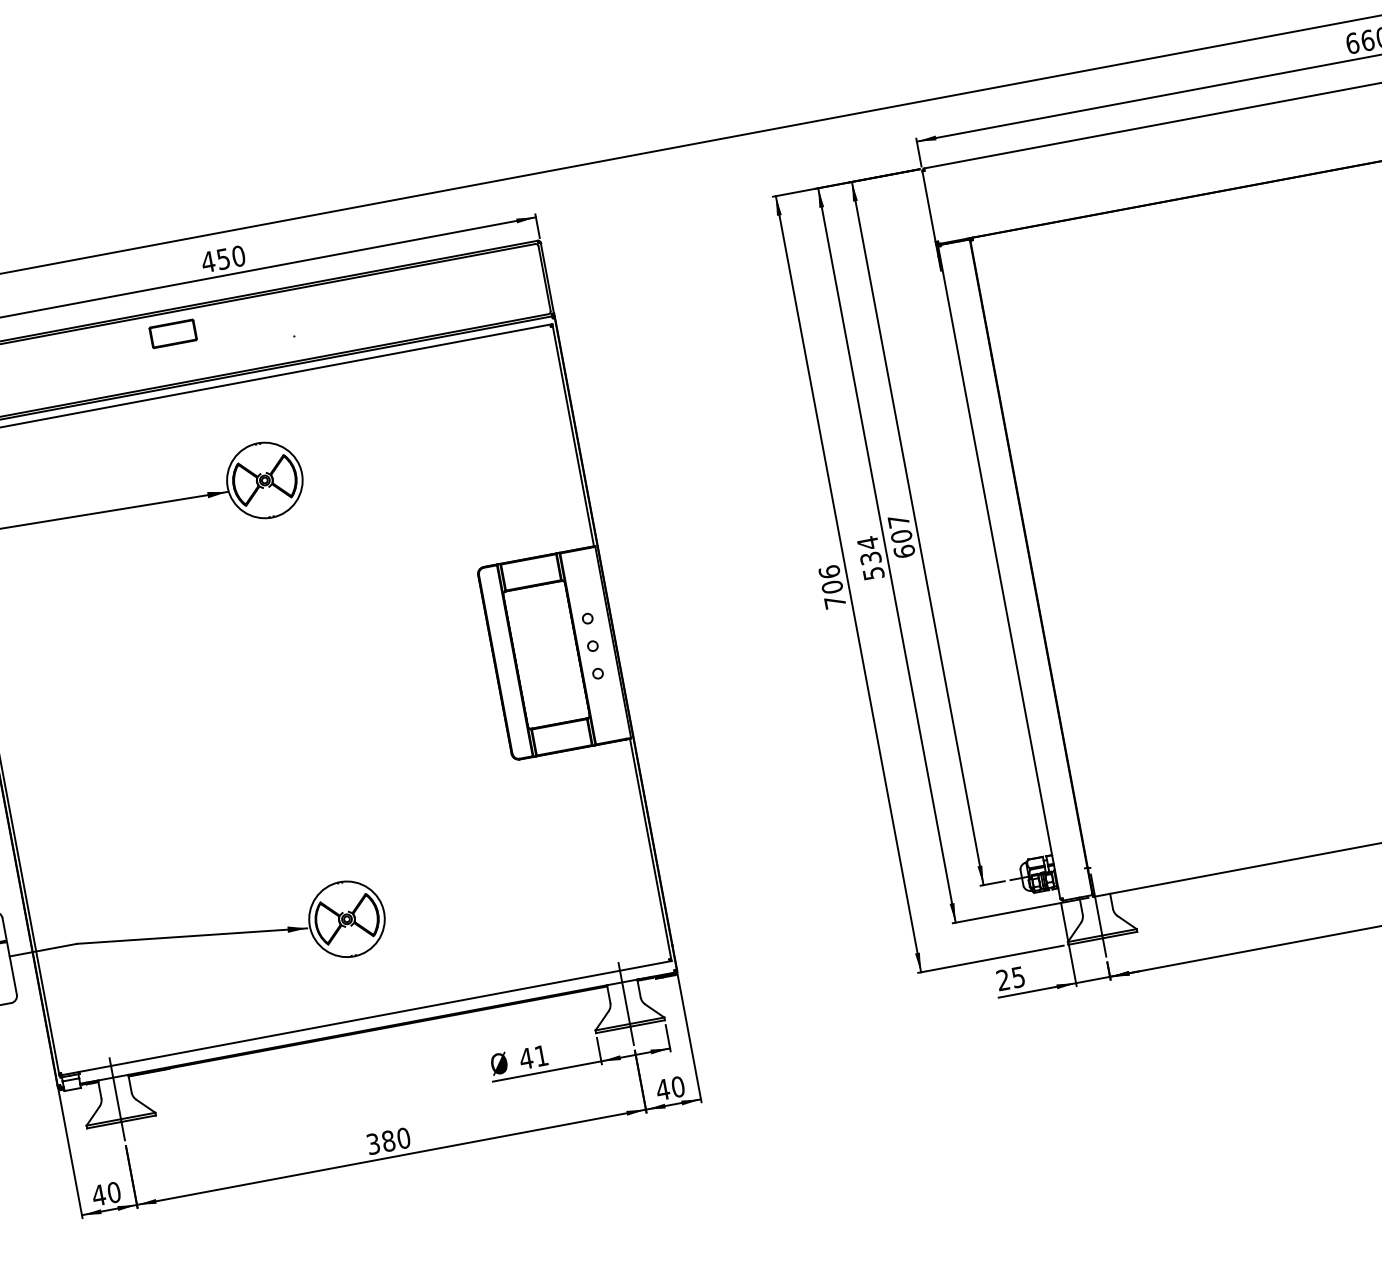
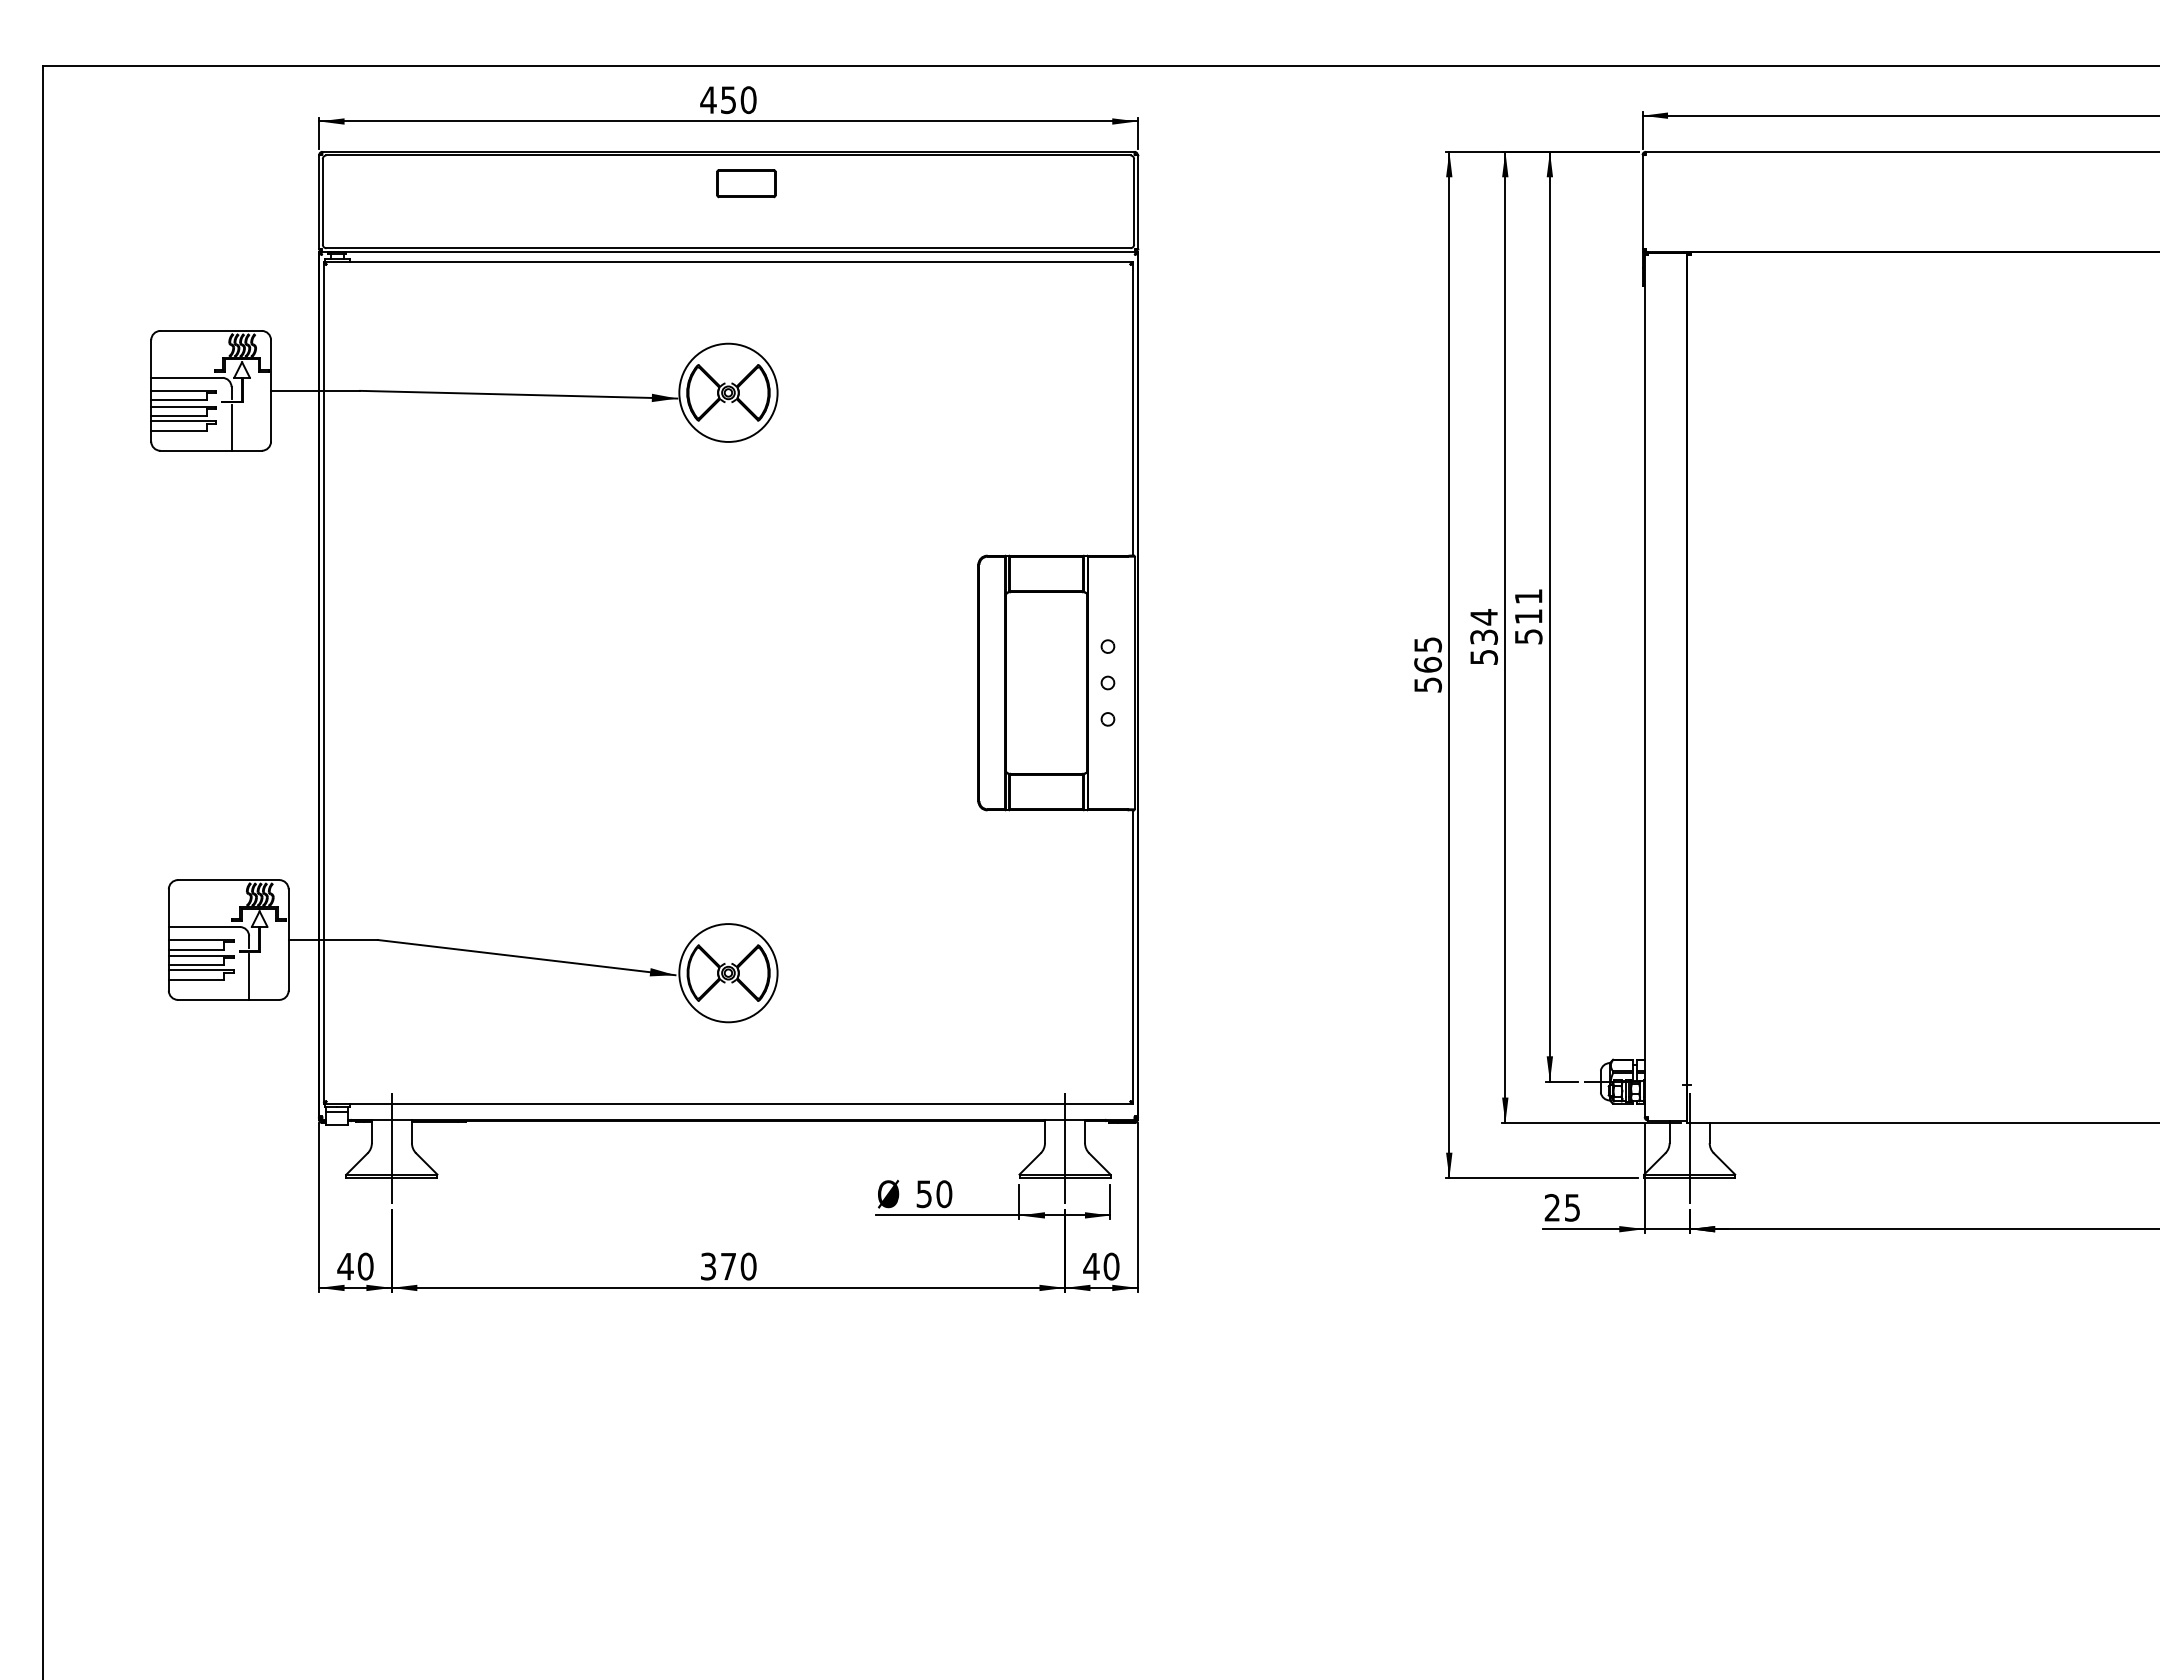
part: (173, 333) -> (746, 183), moved
text: (901, 536) -> (1528, 616), 607 -> 511
text: (831, 586) -> (1427, 664), 706 -> 565
text: (533, 1057) -> (933, 1194), 41 -> 50
text: (388, 1141) -> (728, 1266), 380 -> 370

